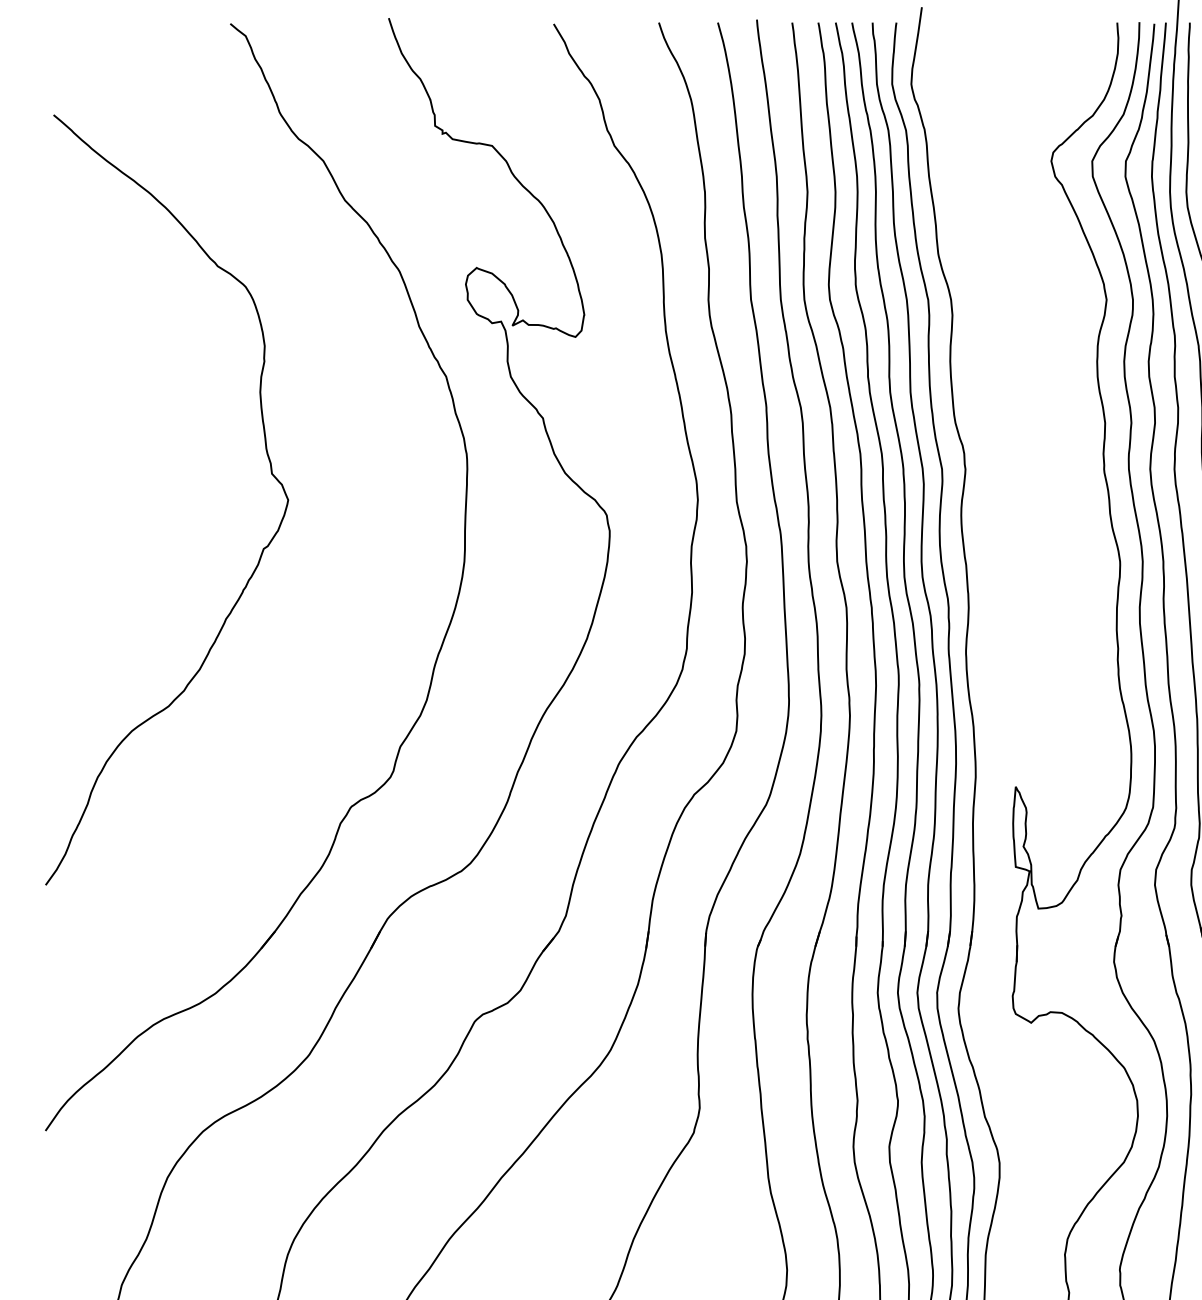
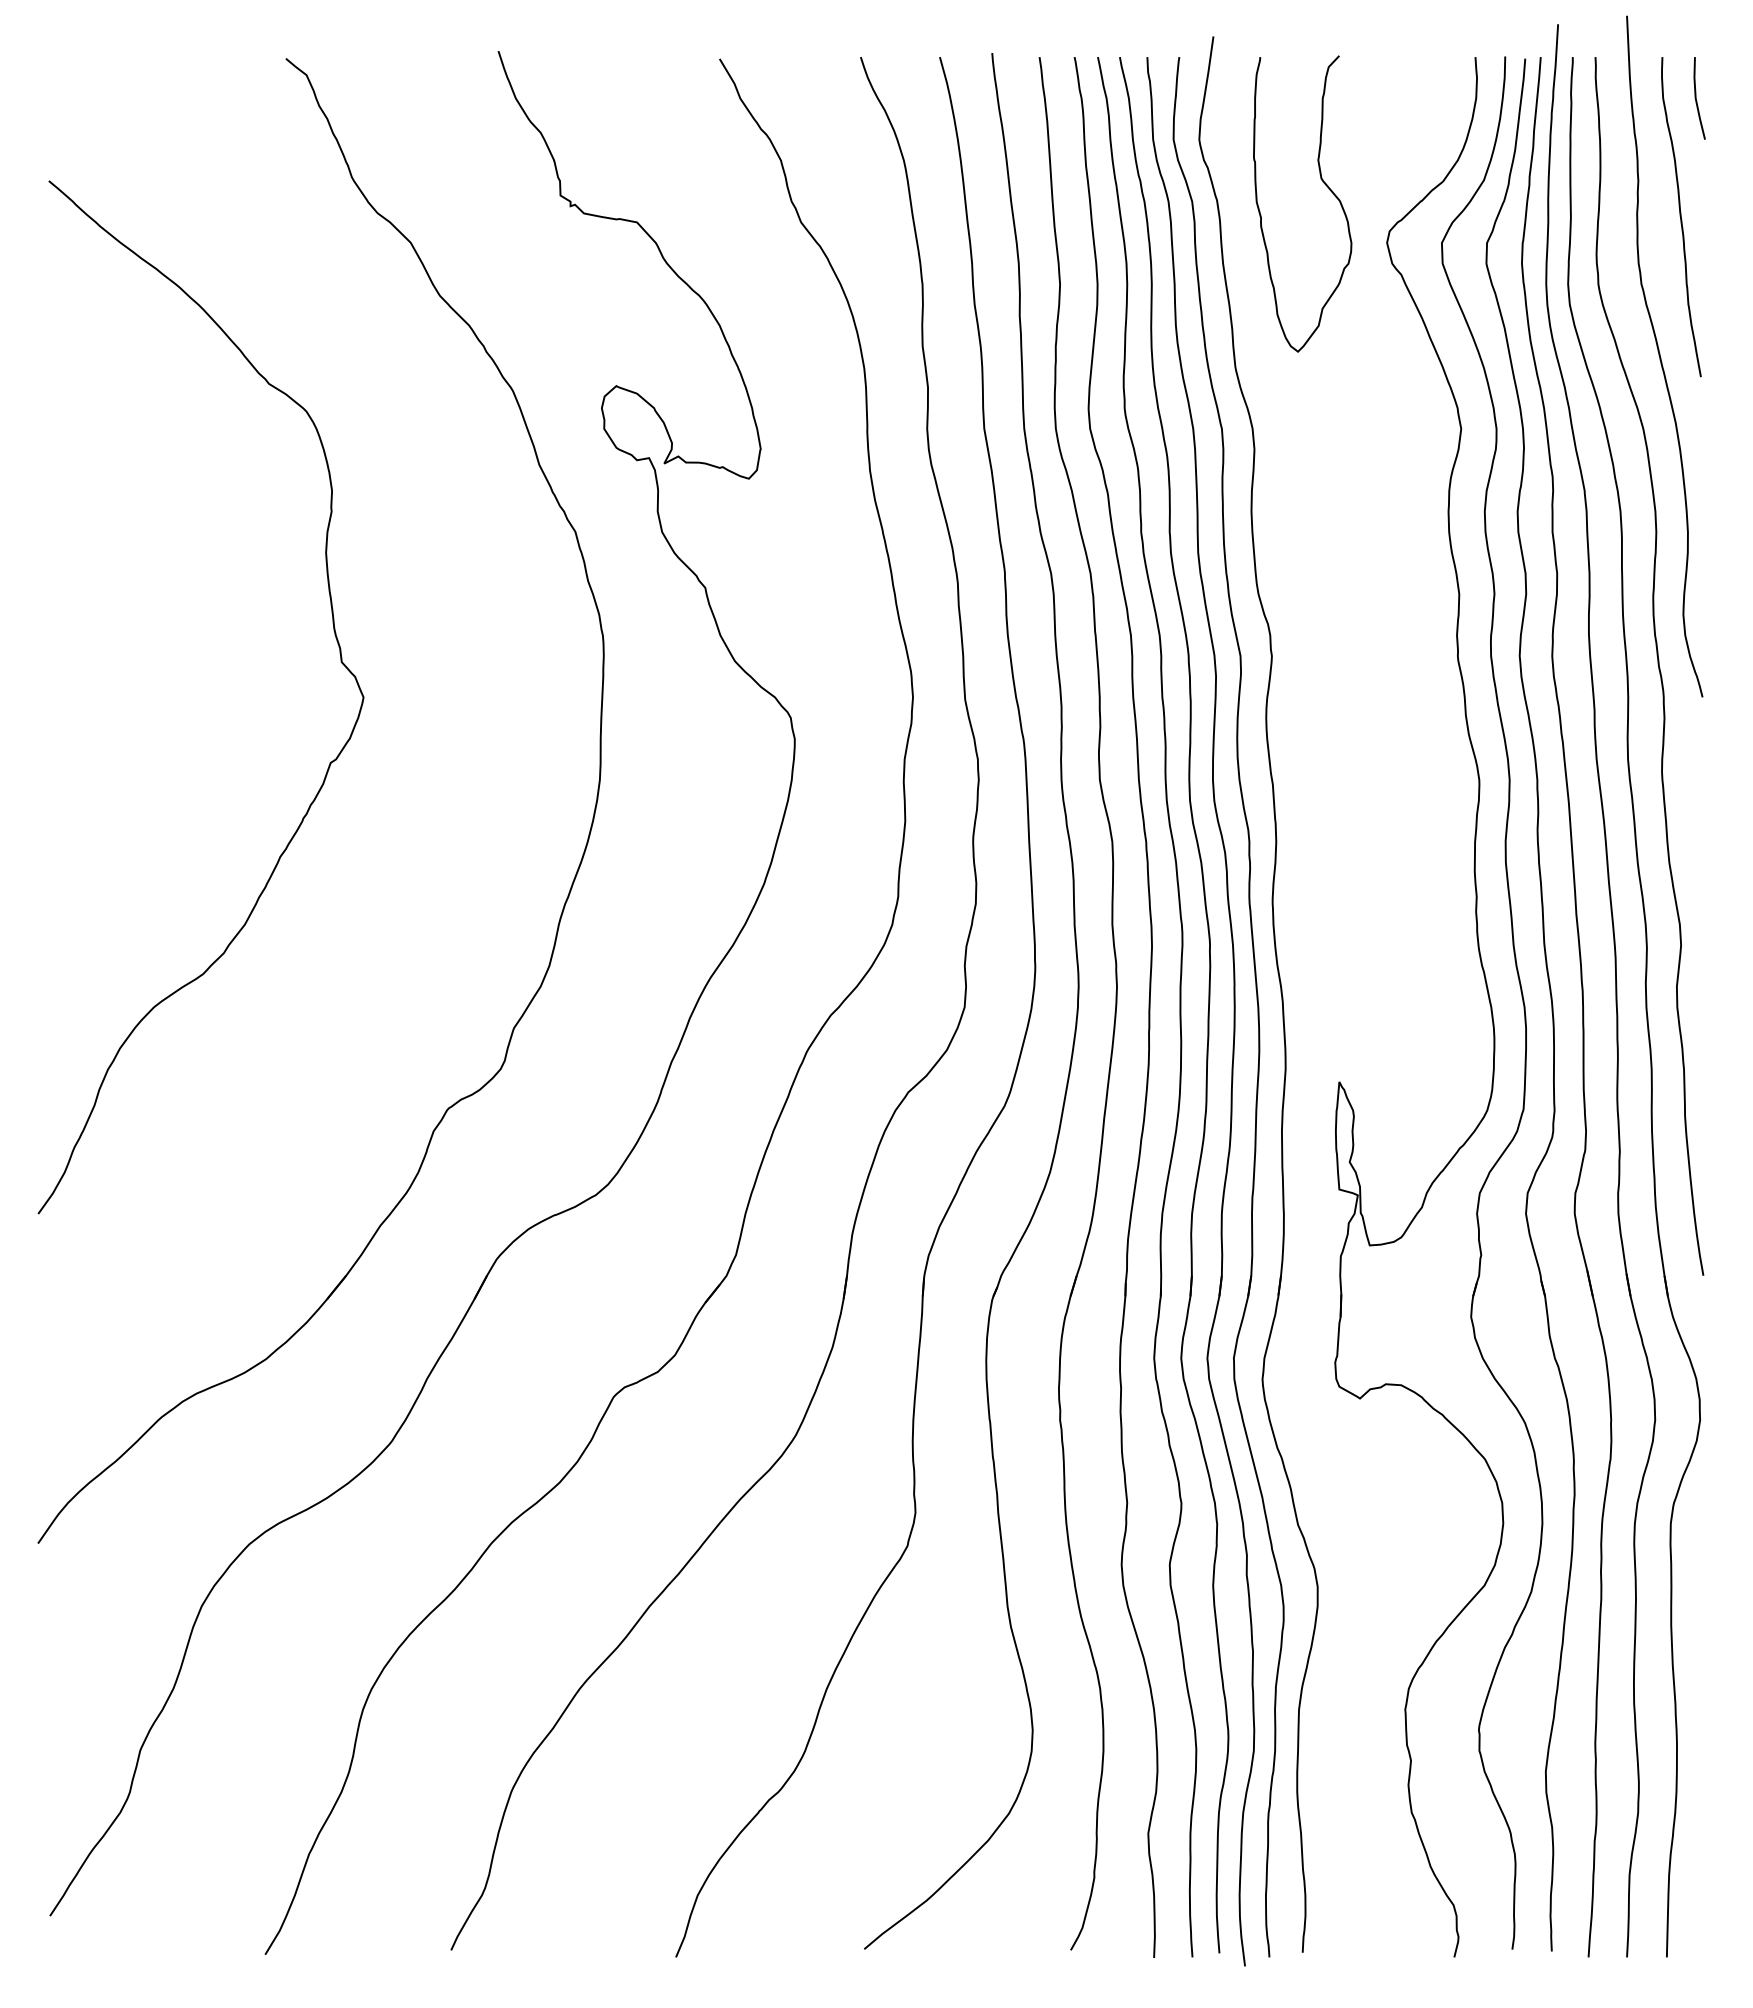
curve: (1003, 116) -> (1323, 183), added

